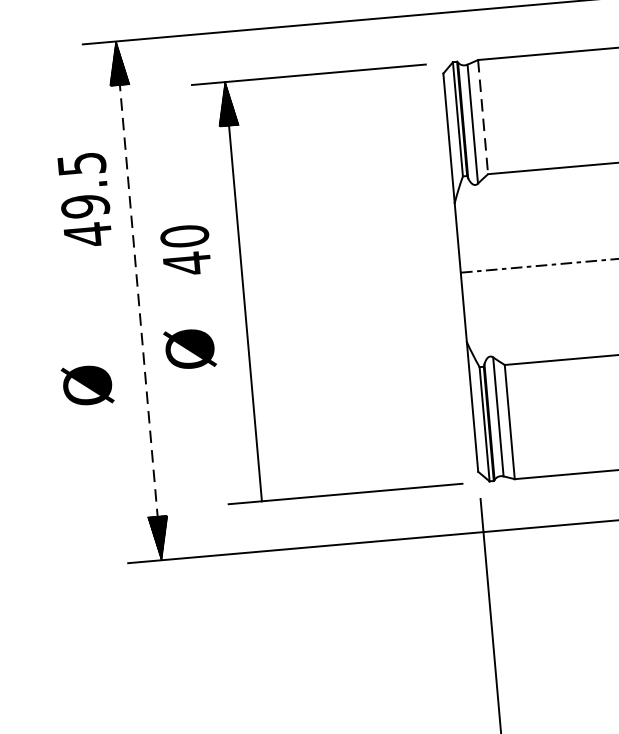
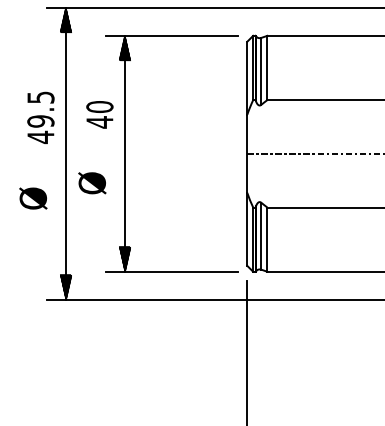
line: (483, 118) -> (267, 68), dashed -> solid
text: (84, 199) -> (40, 117), moved
text: (185, 249) -> (99, 114), moved
line: (139, 300) -> (66, 153), dashed -> solid
hatch: (259, 479) -> (124, 259), added

